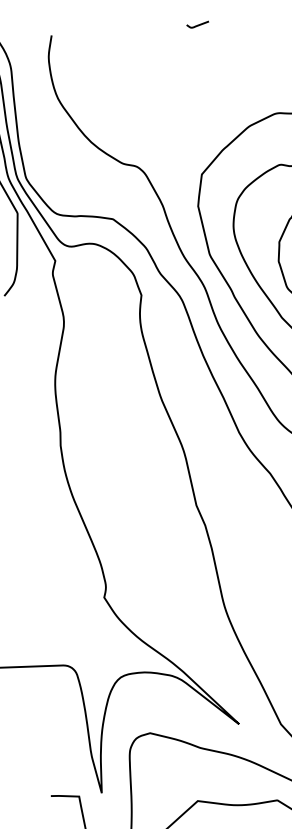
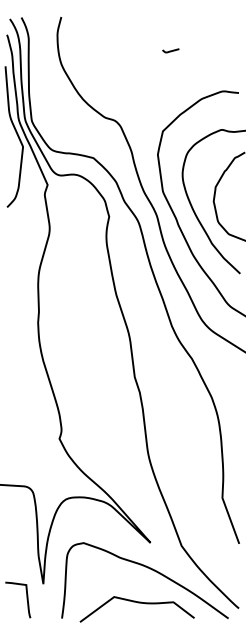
curve: (197, 24) -> (170, 50), moved

